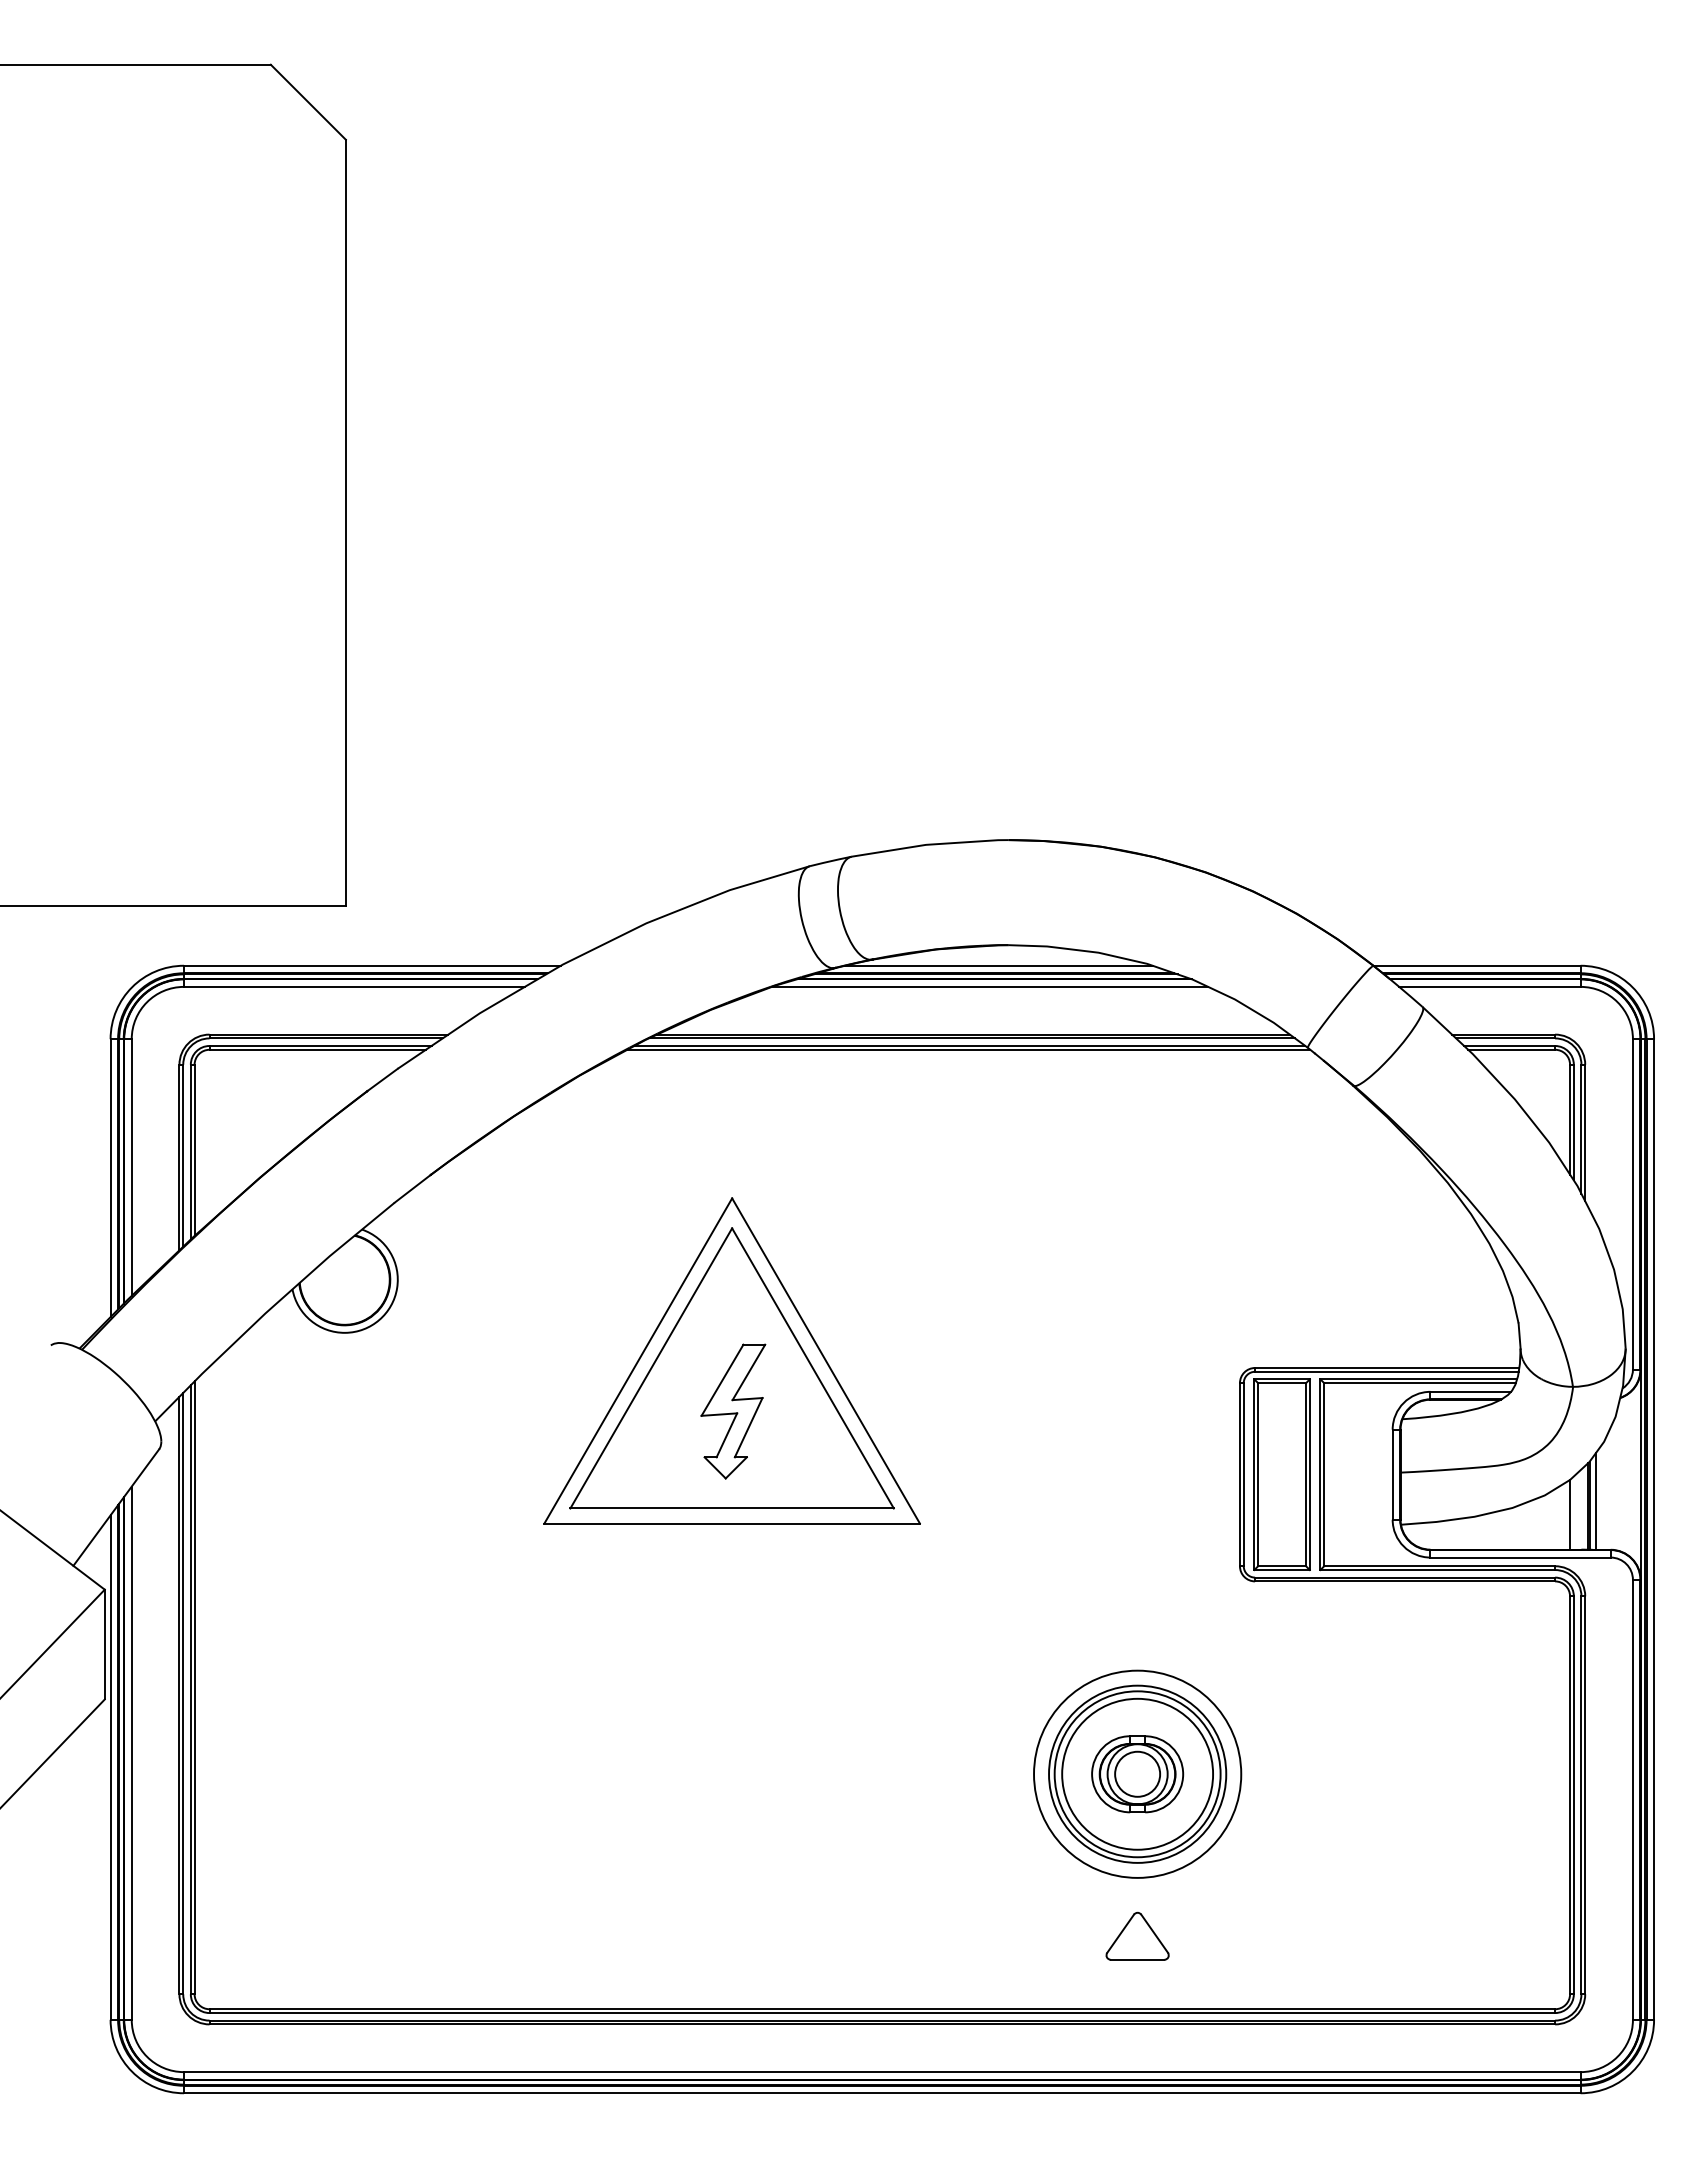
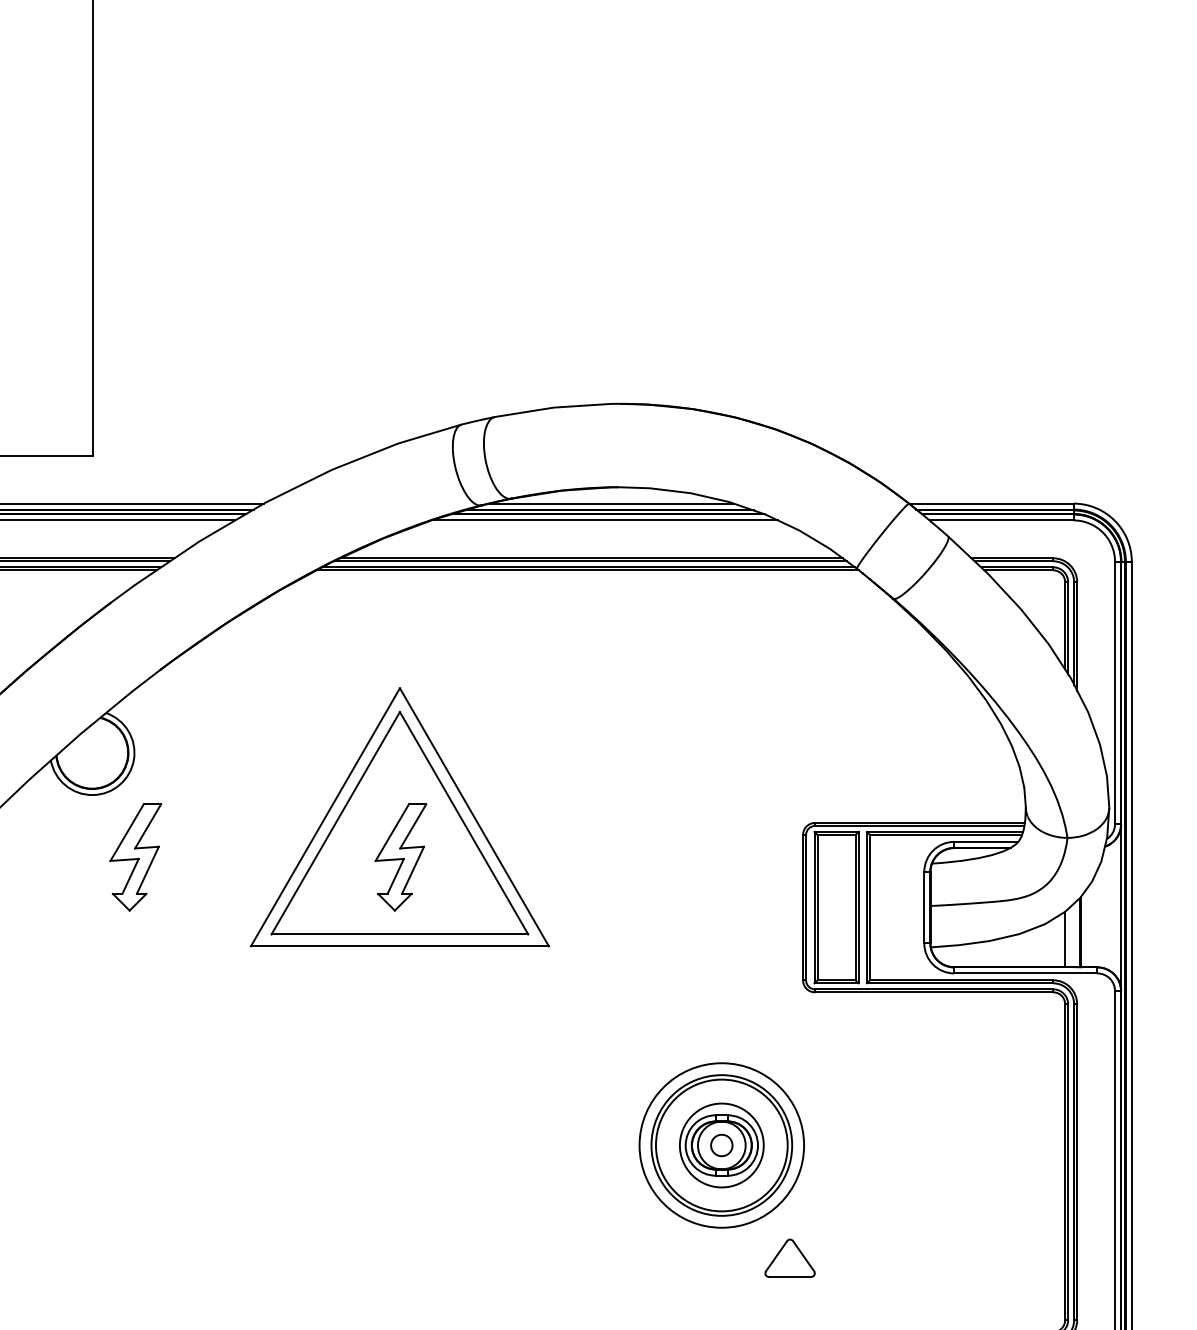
part: (399, 1411) -> (135, 857), added
line: (1596, 1500) -> (1086, 928), removed
circle: (1137, 1773) -> (721, 1144), size x0.6
circle: (1137, 1773) -> (721, 1144), size x0.7
part: (1137, 1935) -> (790, 1257), moved

